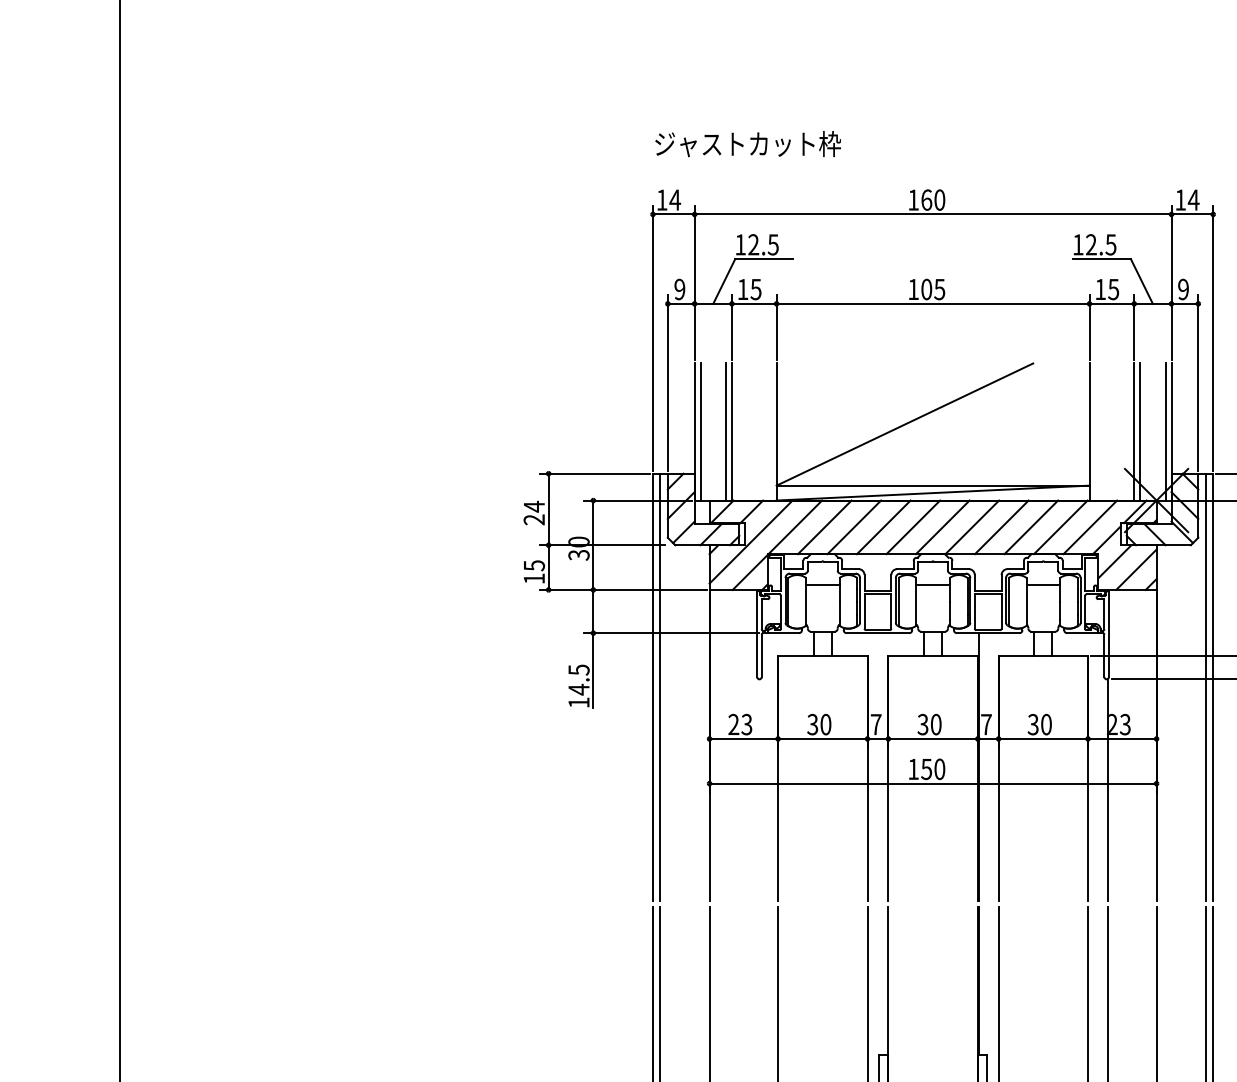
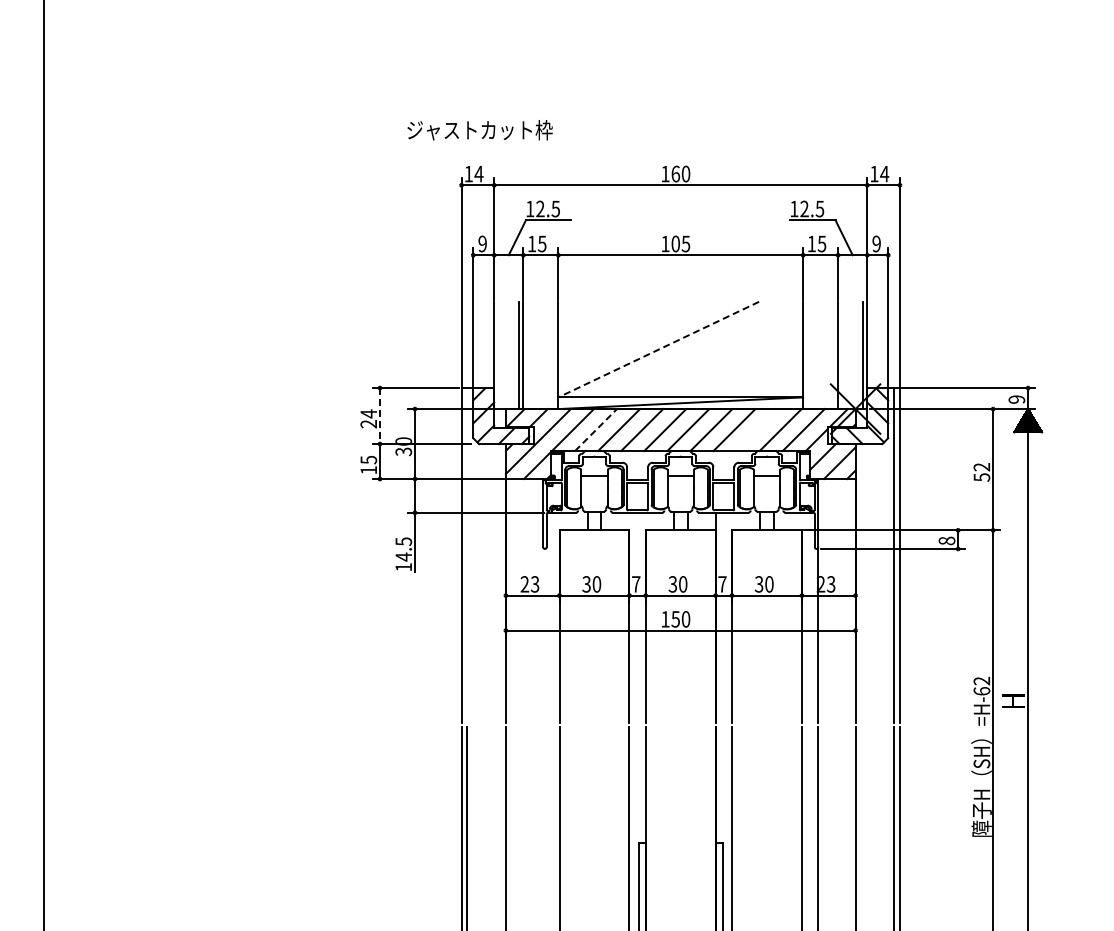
text: (747, 144) -> (479, 130), moved
line: (904, 424) -> (658, 349), solid -> dashed
line: (700, 432) -> (498, 355), removed
line: (1139, 432) -> (842, 355), removed
line: (549, 510) -> (380, 416), solid -> dashed
line: (825, 527) -> (596, 430), solid -> dashed
line: (1031, 527) -> (757, 430), removed
line: (660, 687) -> (467, 555), removed

